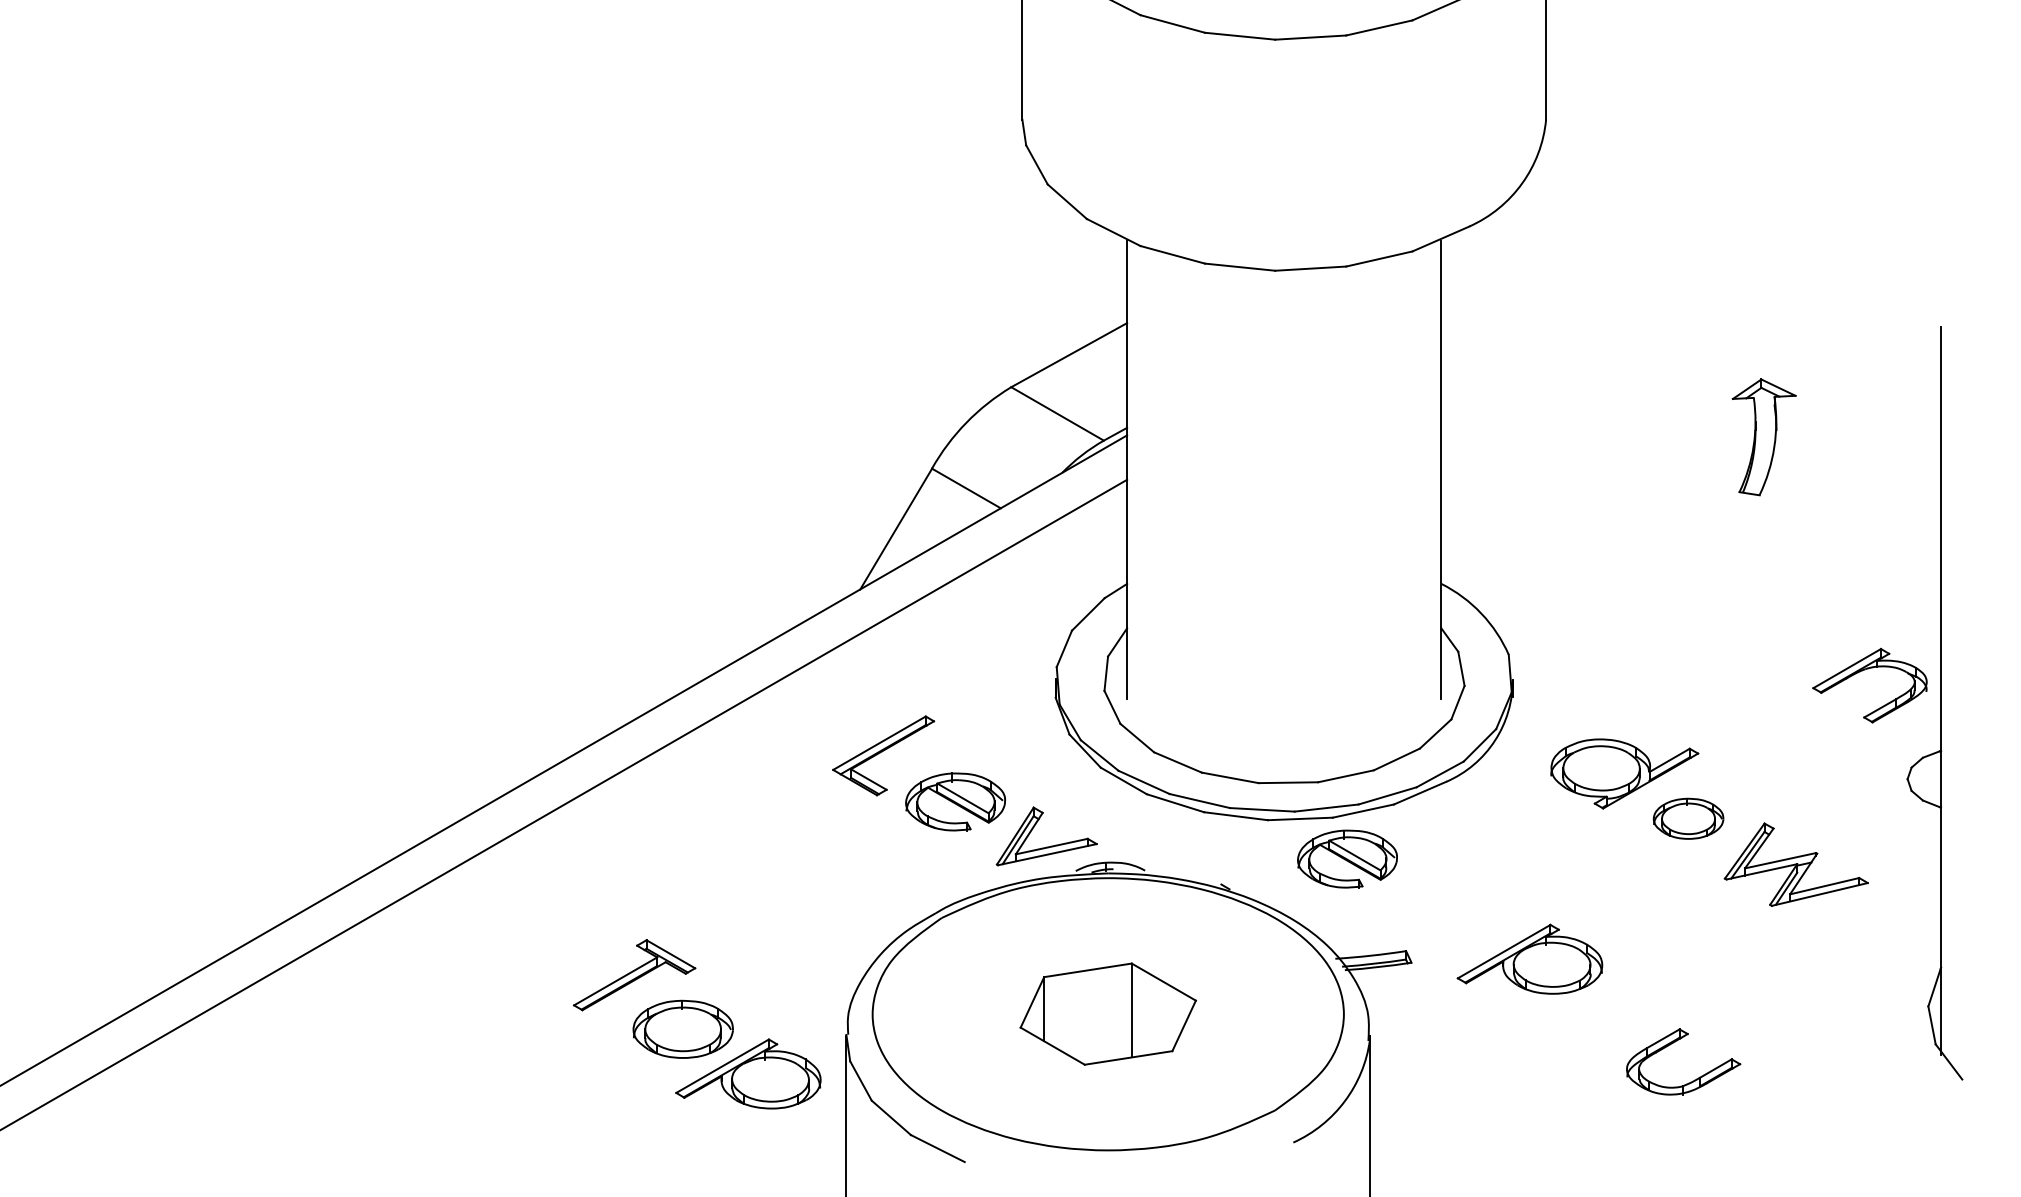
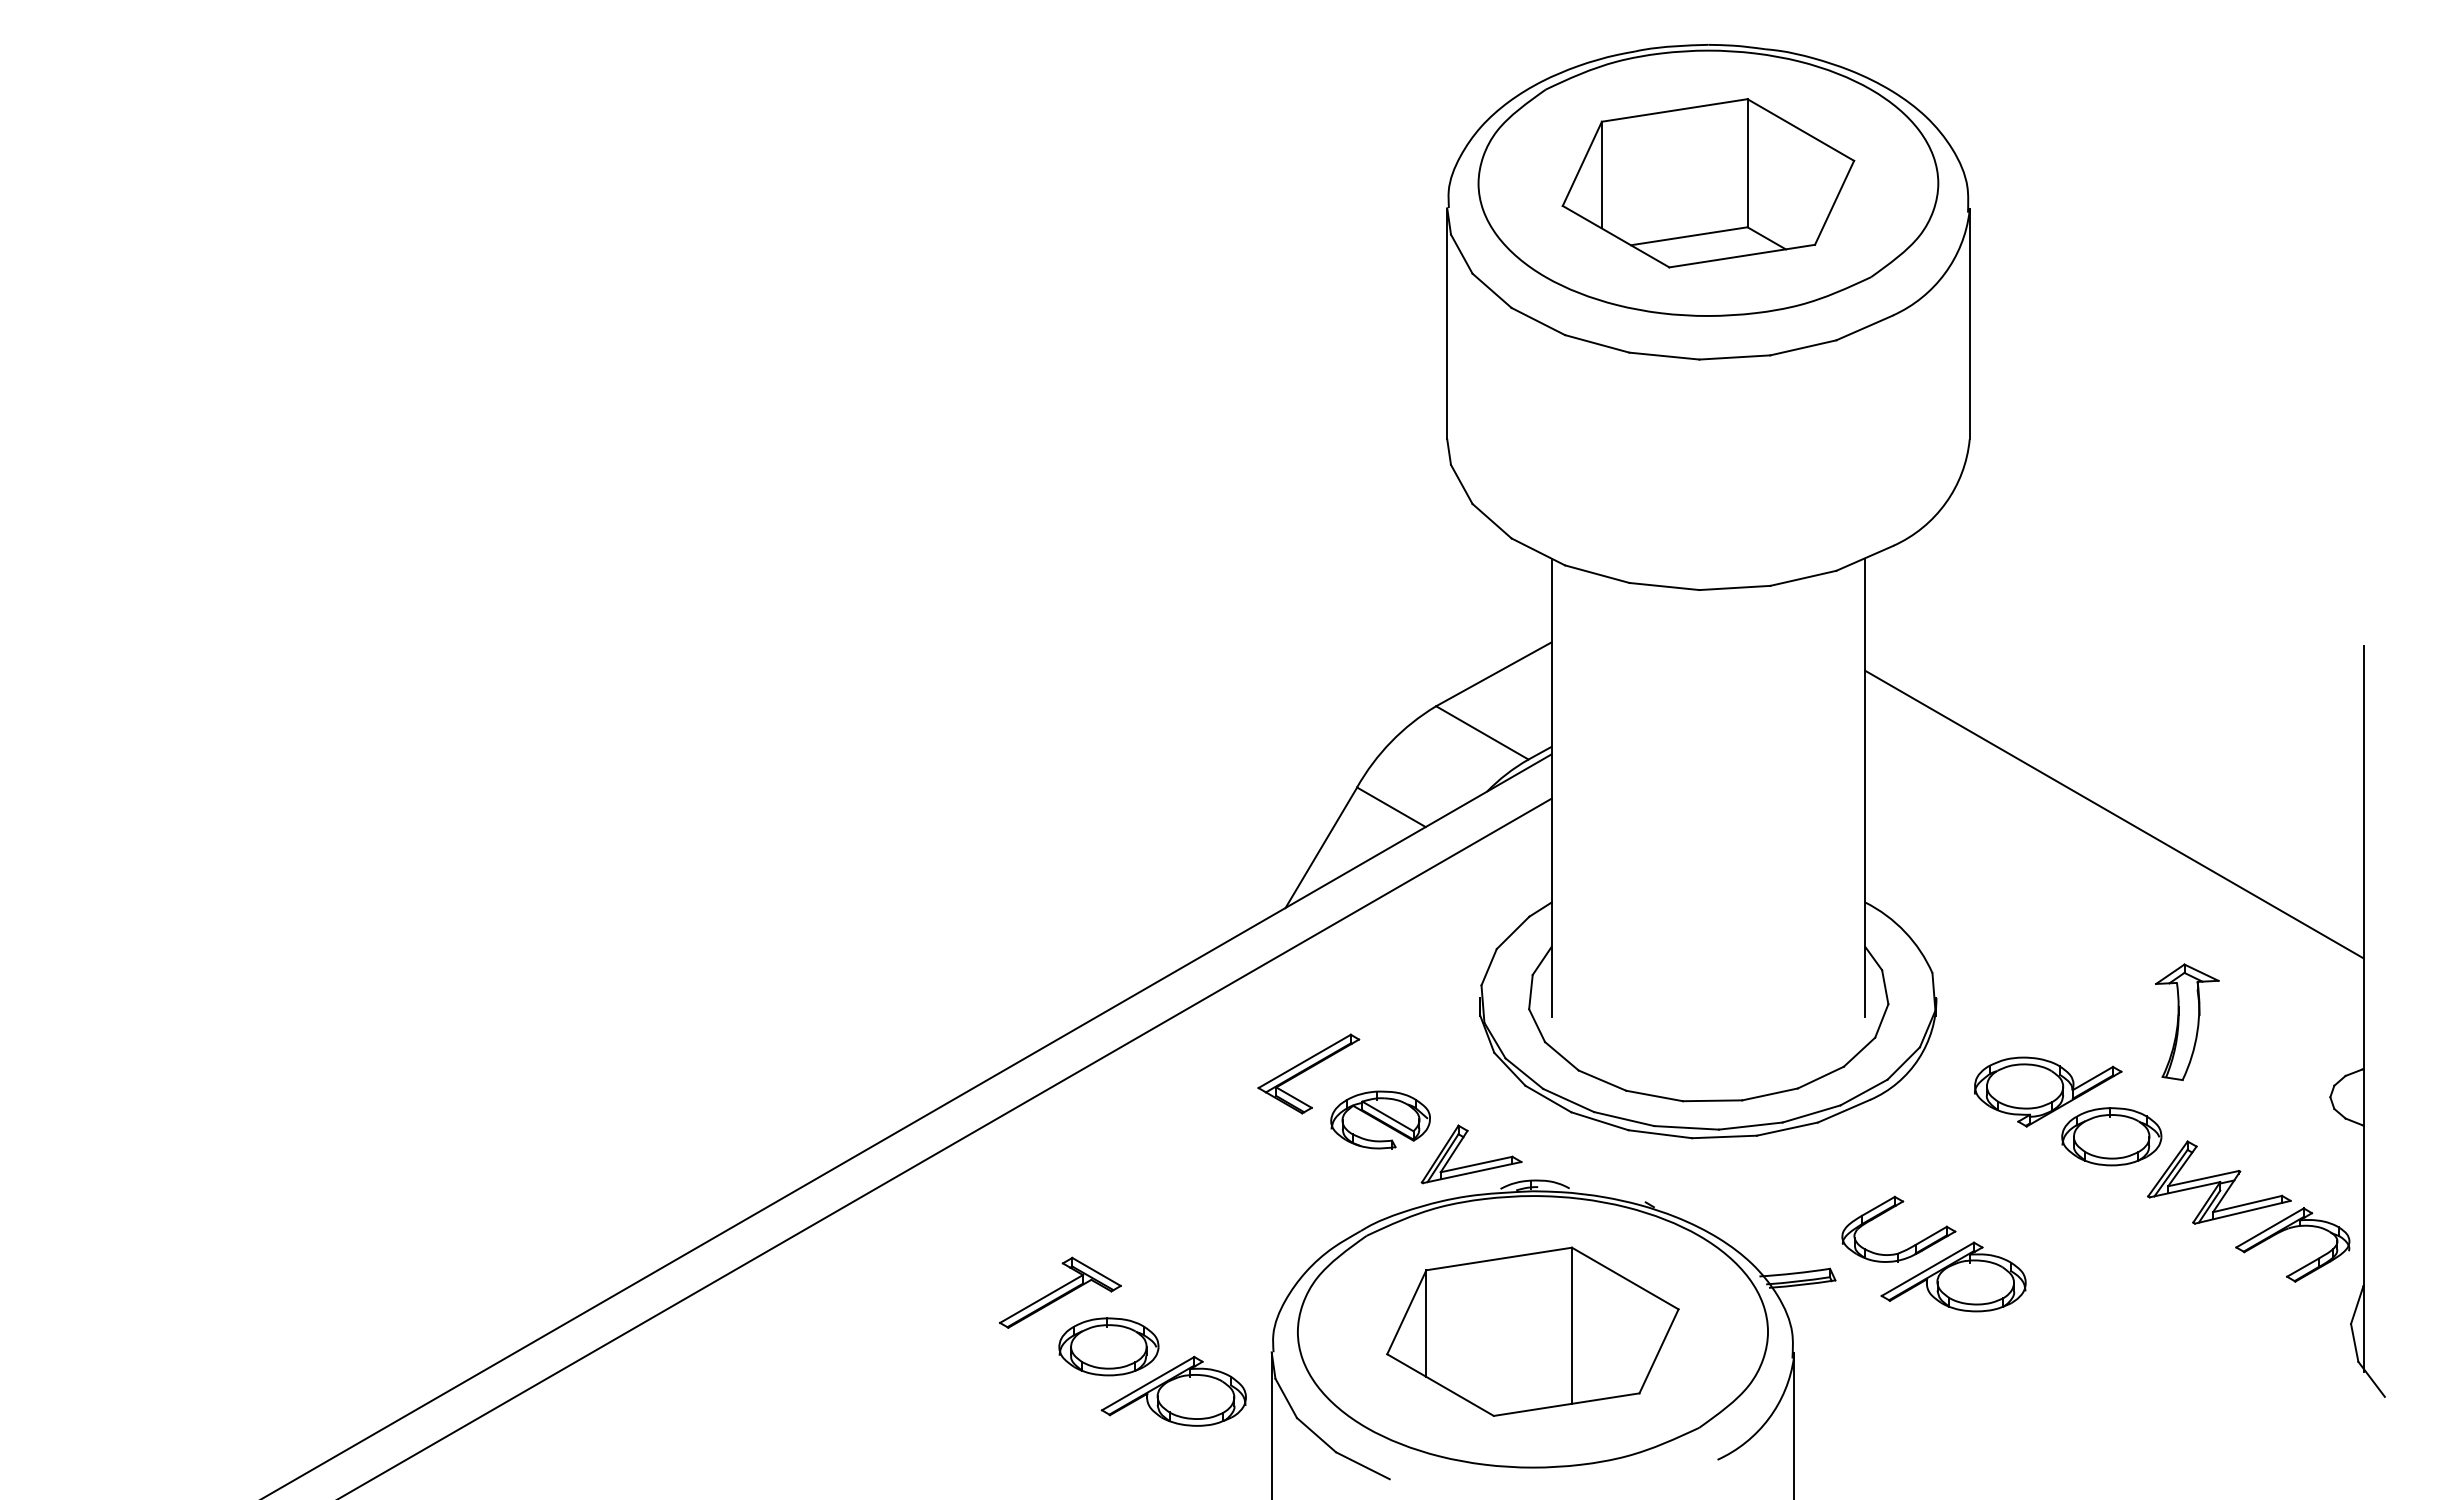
part: (1764, 436) -> (2187, 1021), moved
line: (1691, 495) -> (2114, 814), added
part: (1863, 671) -> (2286, 1230), moved
part: (1688, 818) -> (2111, 1136), size x1.43
part: (1347, 858) -> (1771, 1176), removed
part: (1107, 1013) -> (1532, 1331), size x1.67
part: (1673, 1044) -> (1888, 1211), moved

